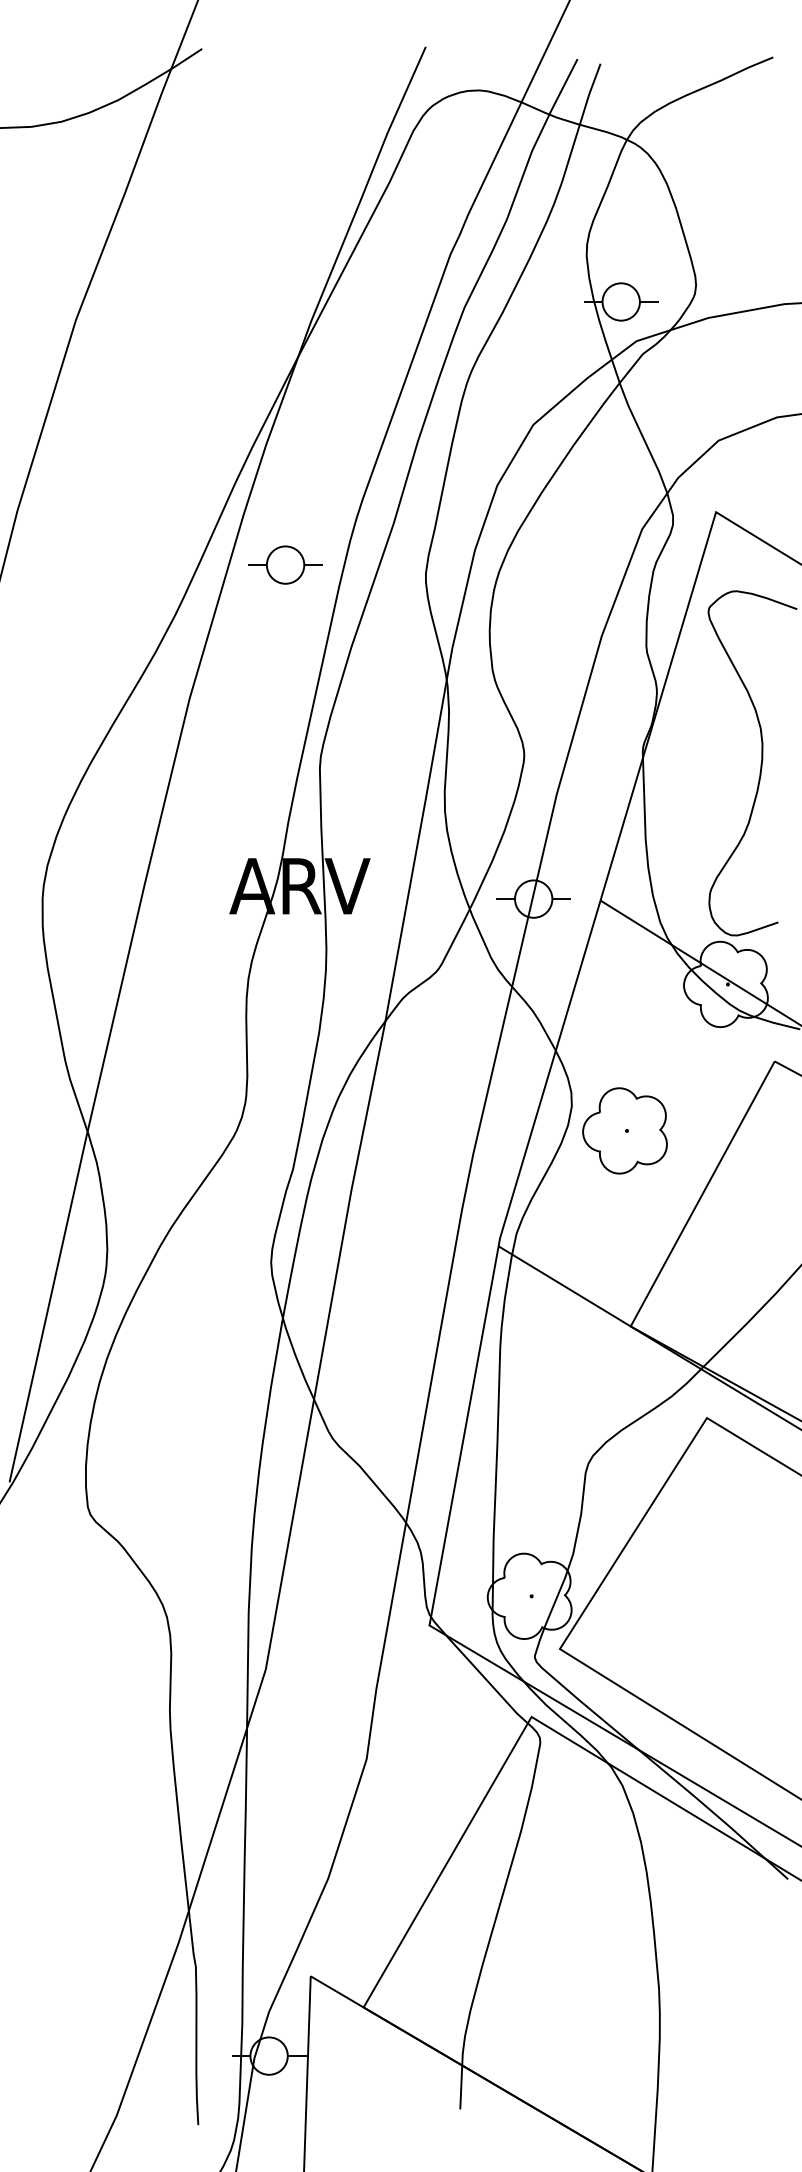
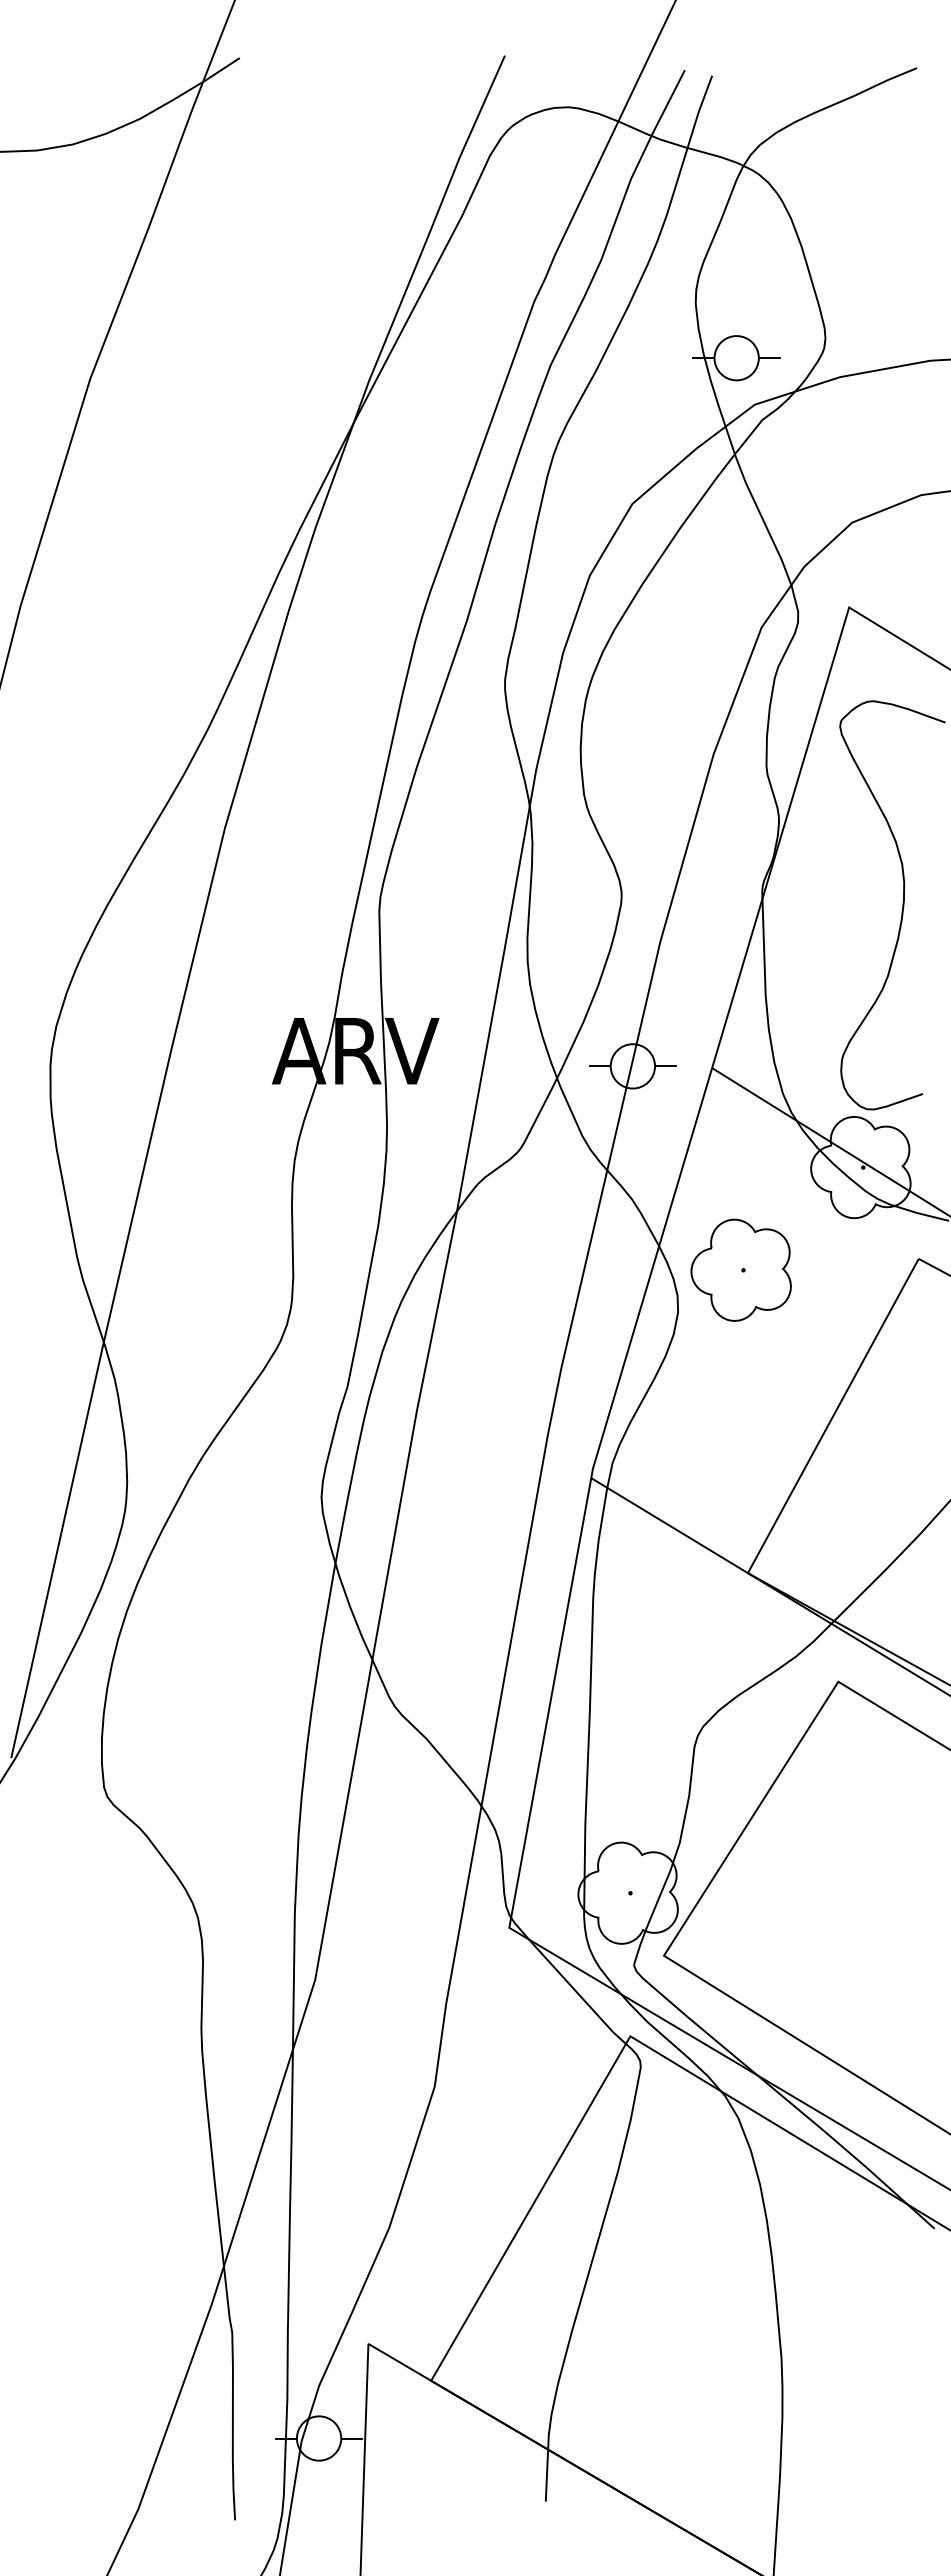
part: (285, 565) -> (338, 670), removed
part: (624, 1130) -> (740, 1269), moved

